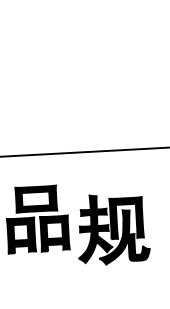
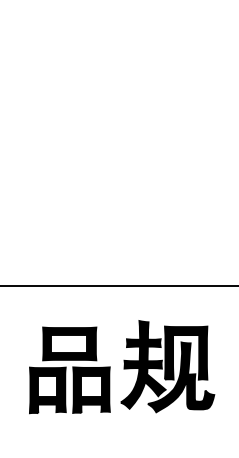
part: (112, 229) -> (167, 366), moved

